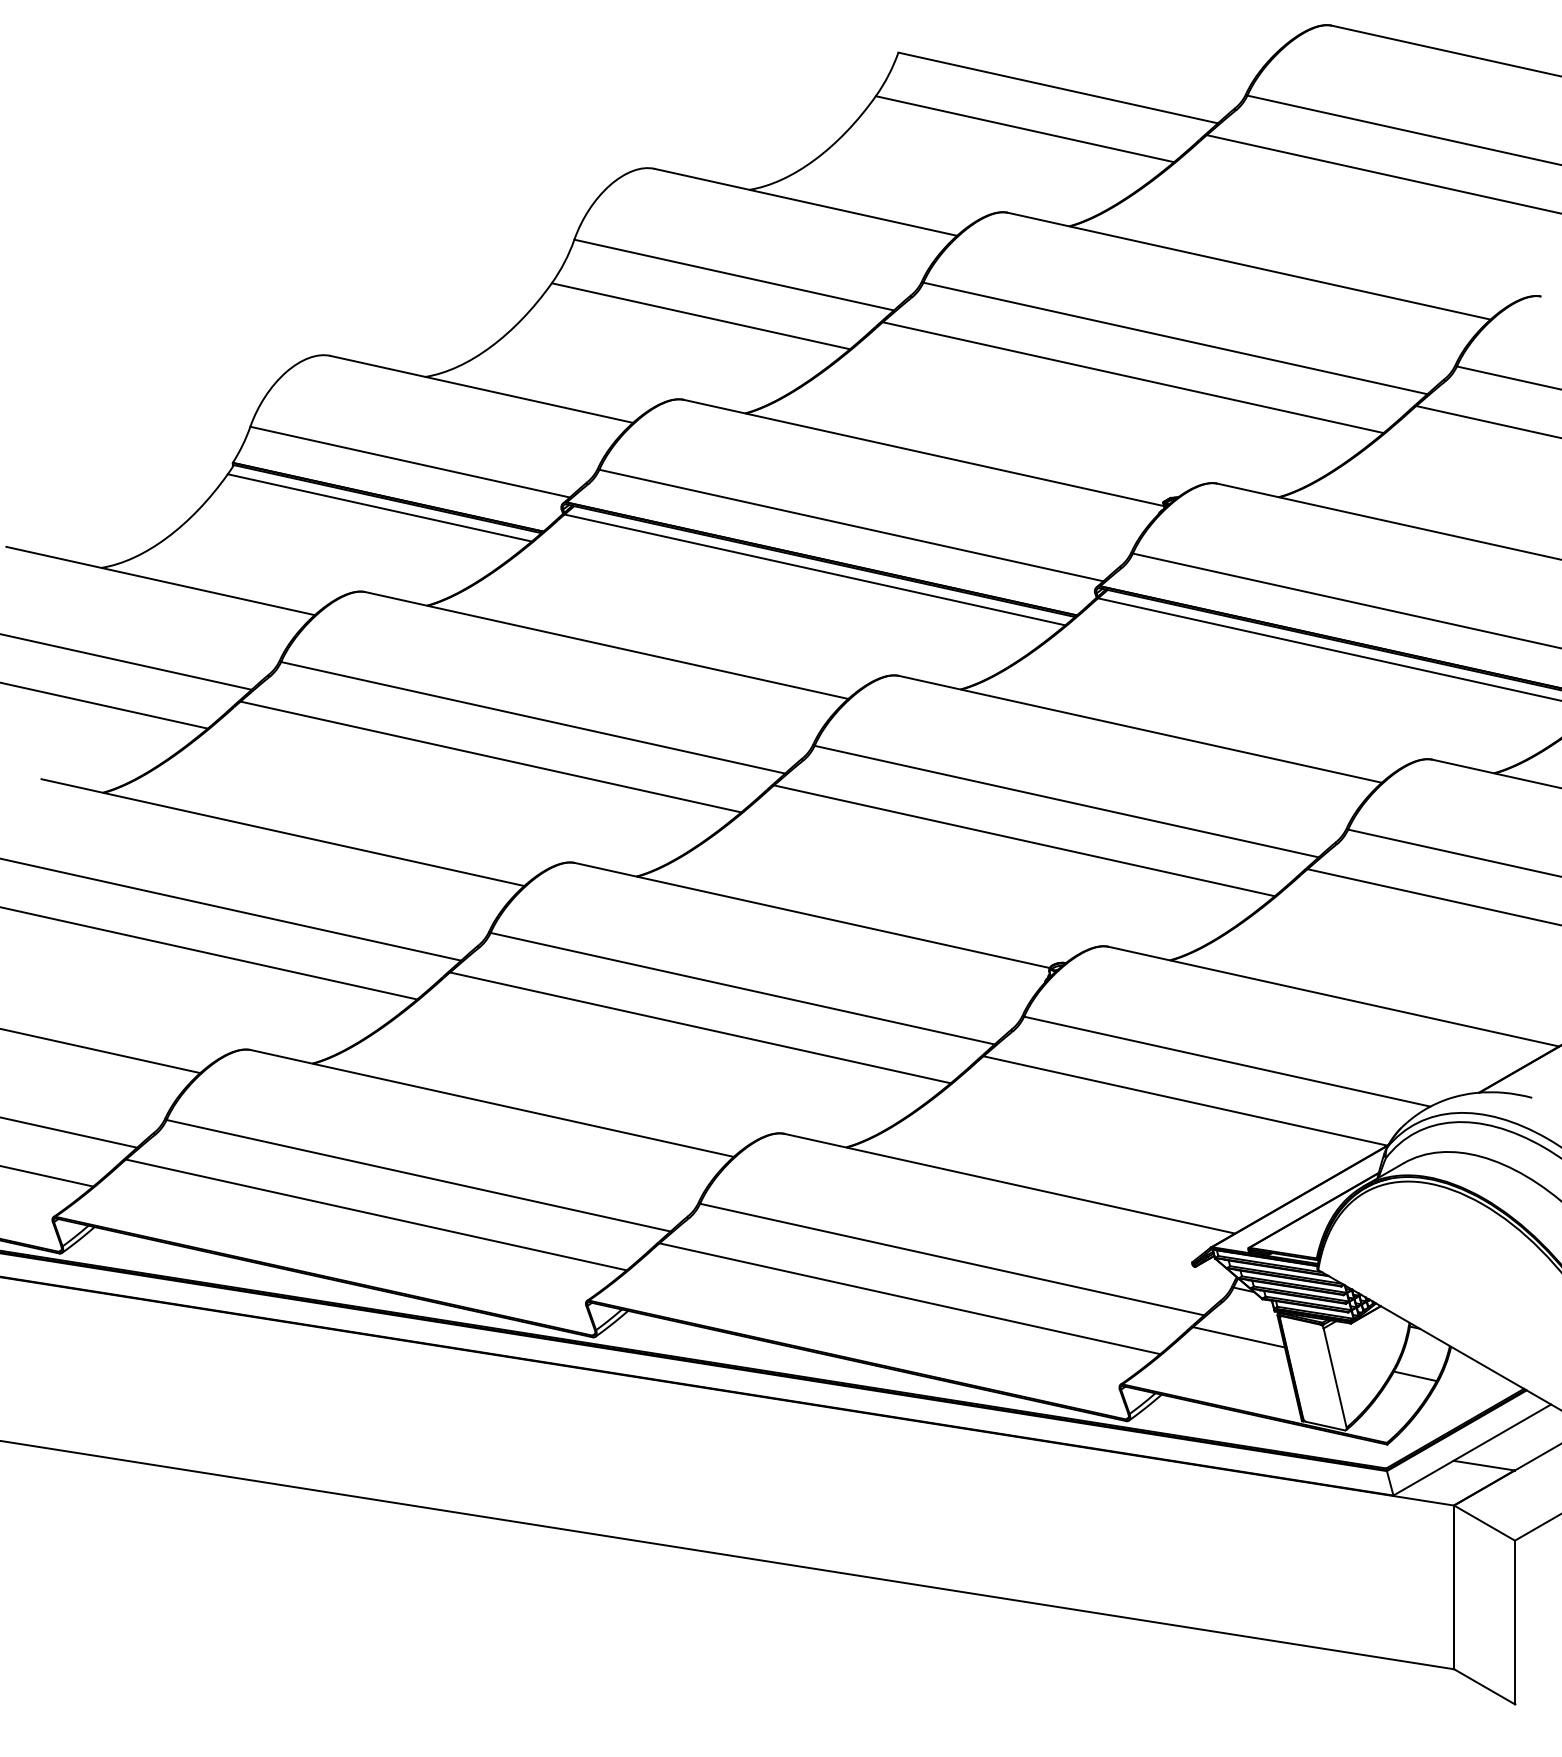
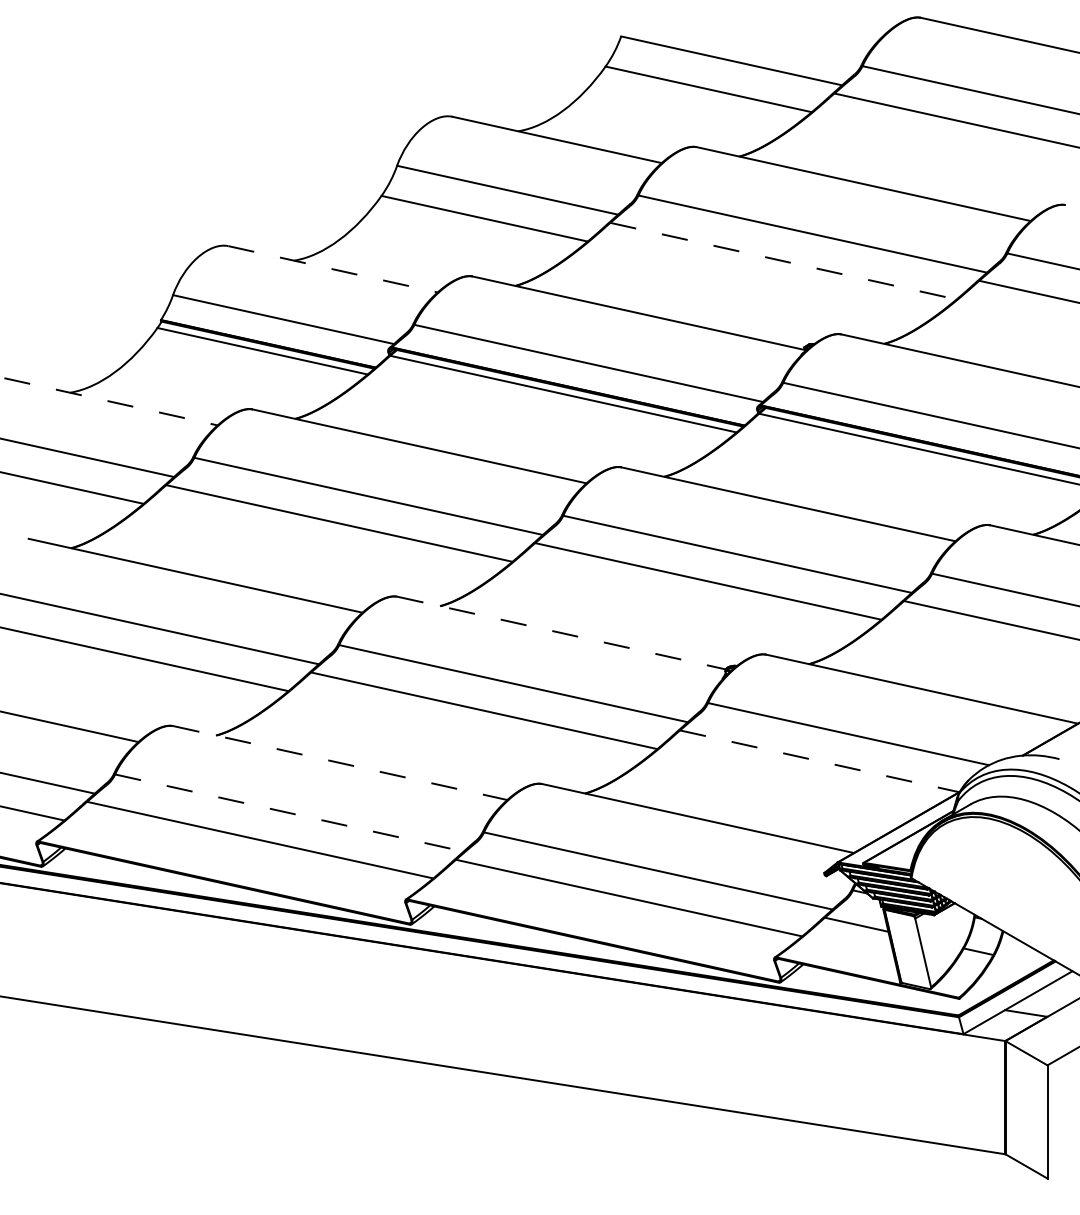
line: (1134, 378) -> (784, 261), solid -> dashed
line: (482, 389) -> (333, 269), solid -> dashed
line: (161, 580) -> (111, 401), solid -> dashed
line: (813, 916) -> (562, 633), solid -> dashed
line: (1185, 1101) -> (819, 761), solid -> dashed
line: (492, 1104) -> (340, 763), solid -> dashed
line: (418, 1176) -> (289, 813), solid -> dashed

